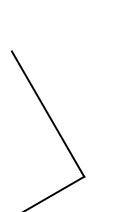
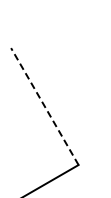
line: (47, 114) -> (44, 106), solid -> dashed

